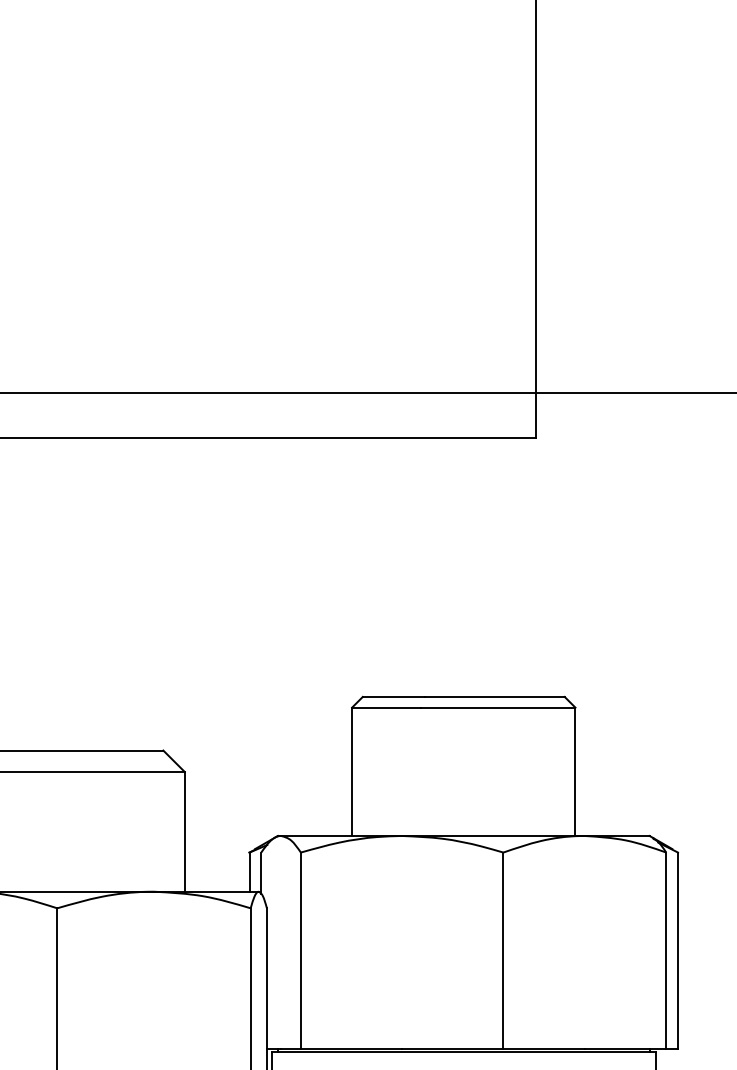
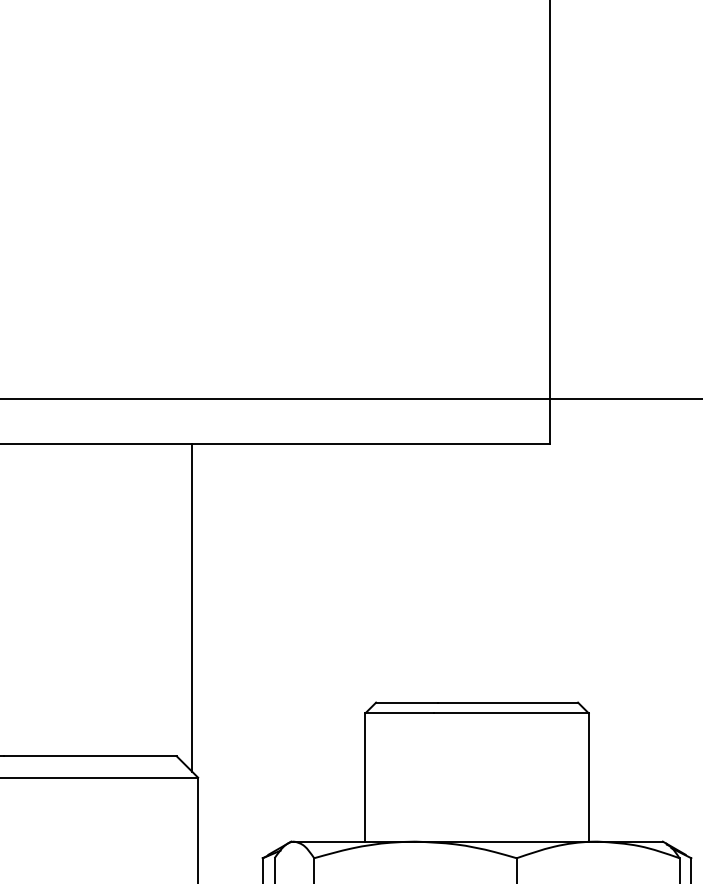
line: (178, 601) -> (191, 607), added

